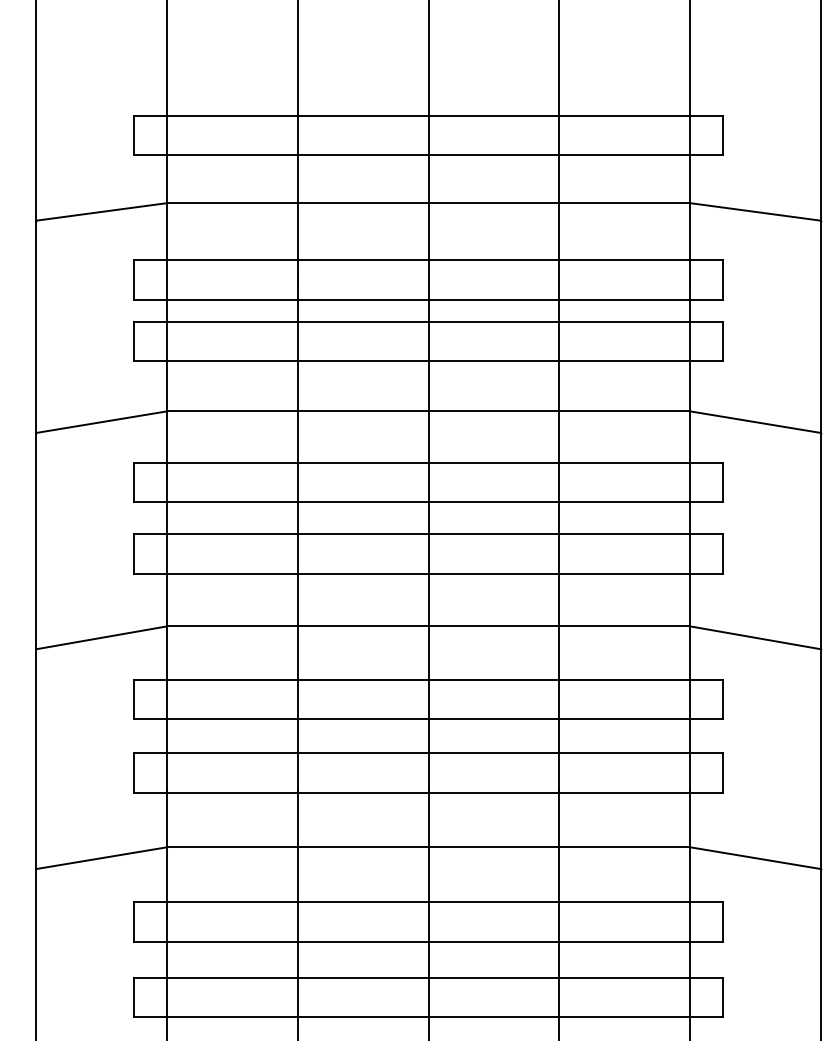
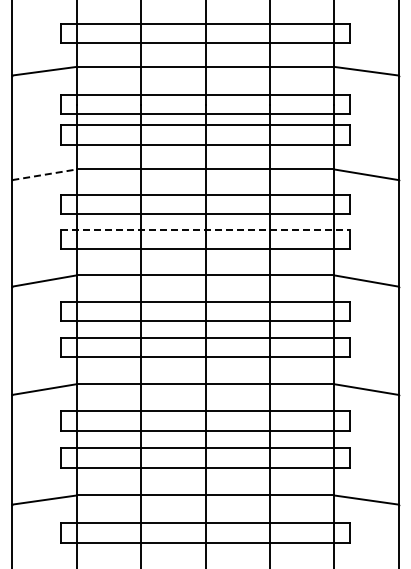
line: (101, 421) -> (44, 174), solid -> dashed
line: (428, 535) -> (205, 230), solid -> dashed

